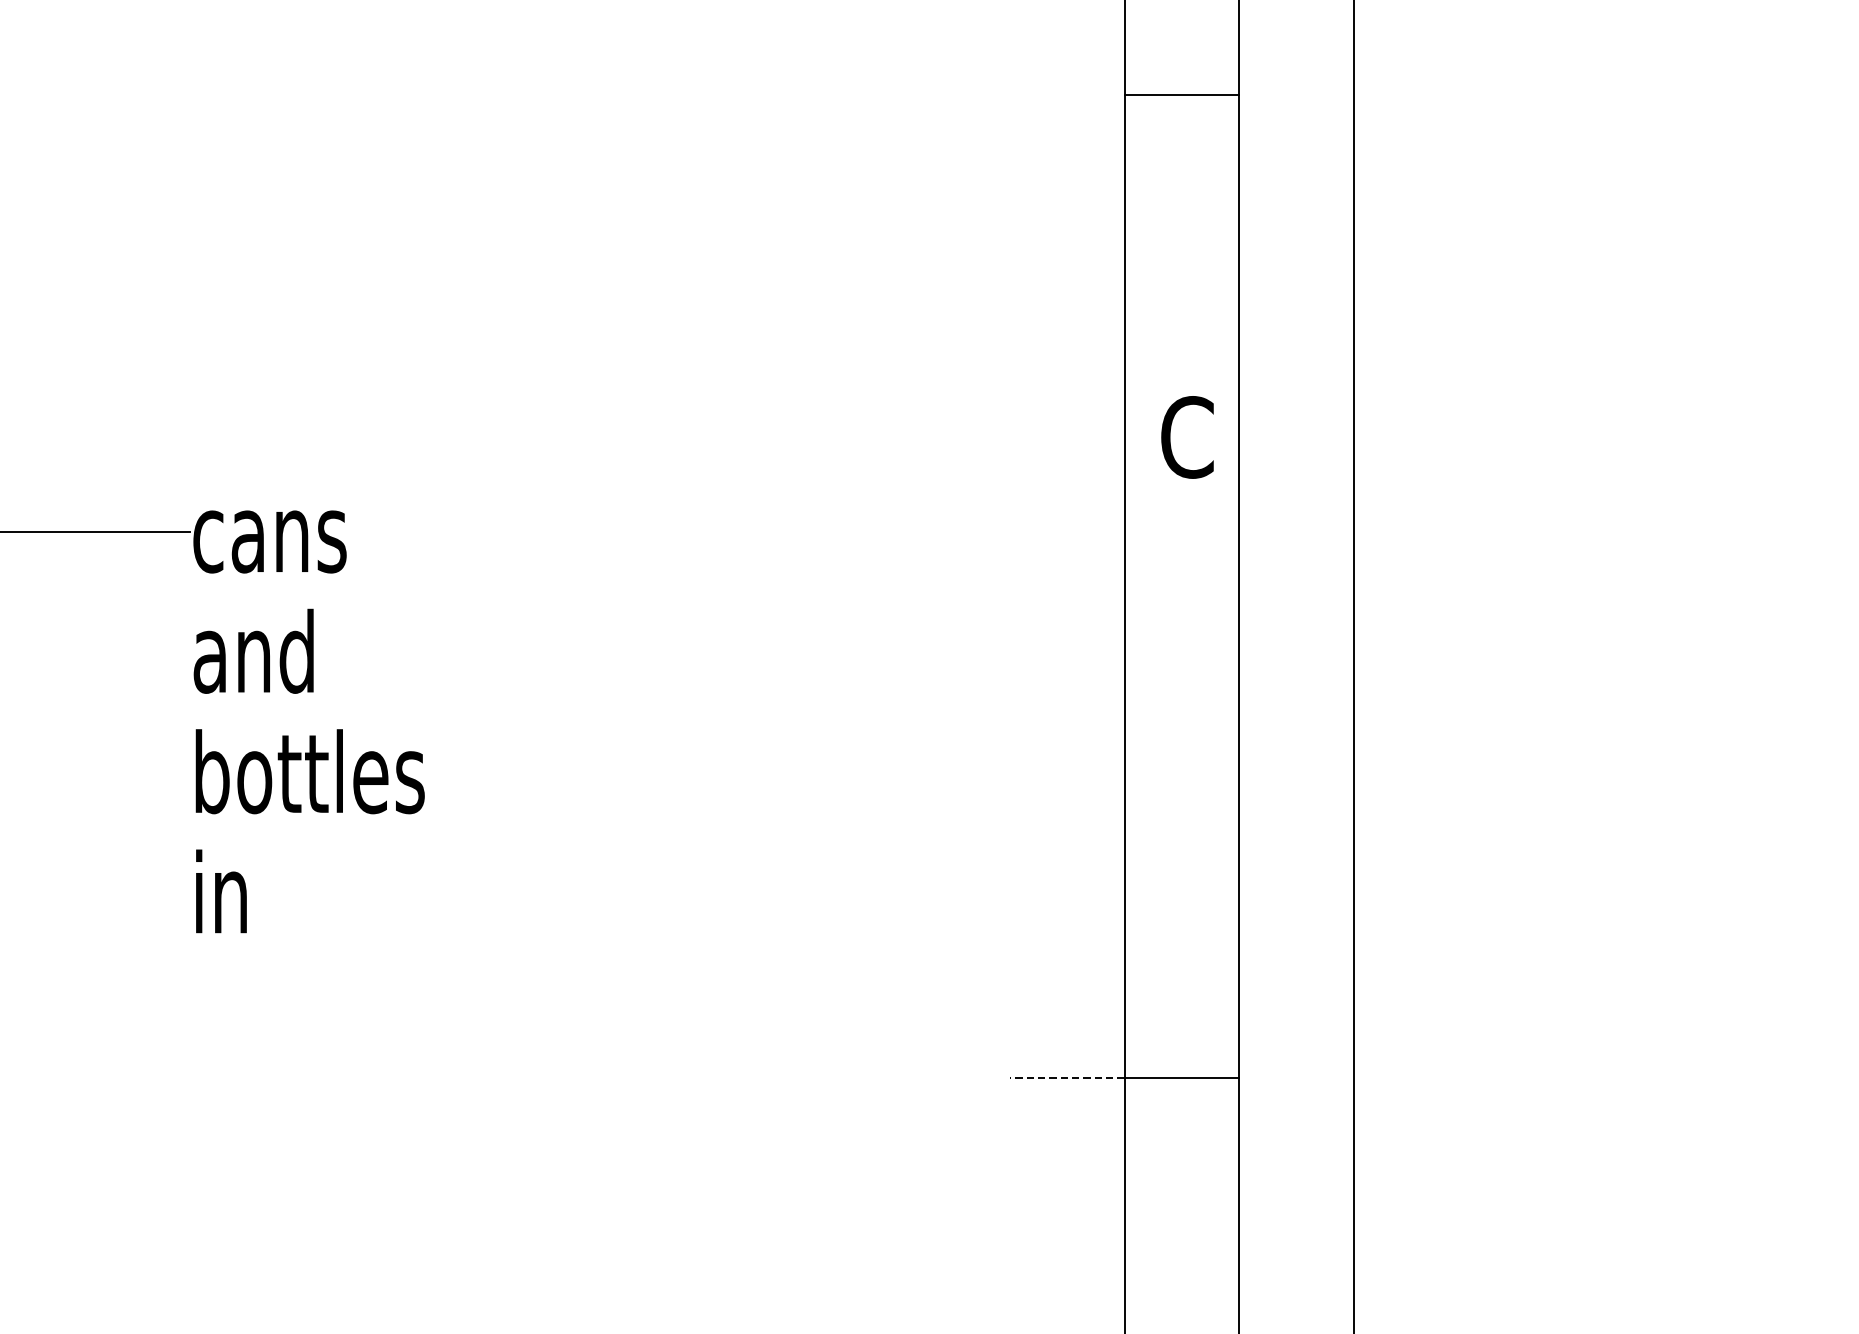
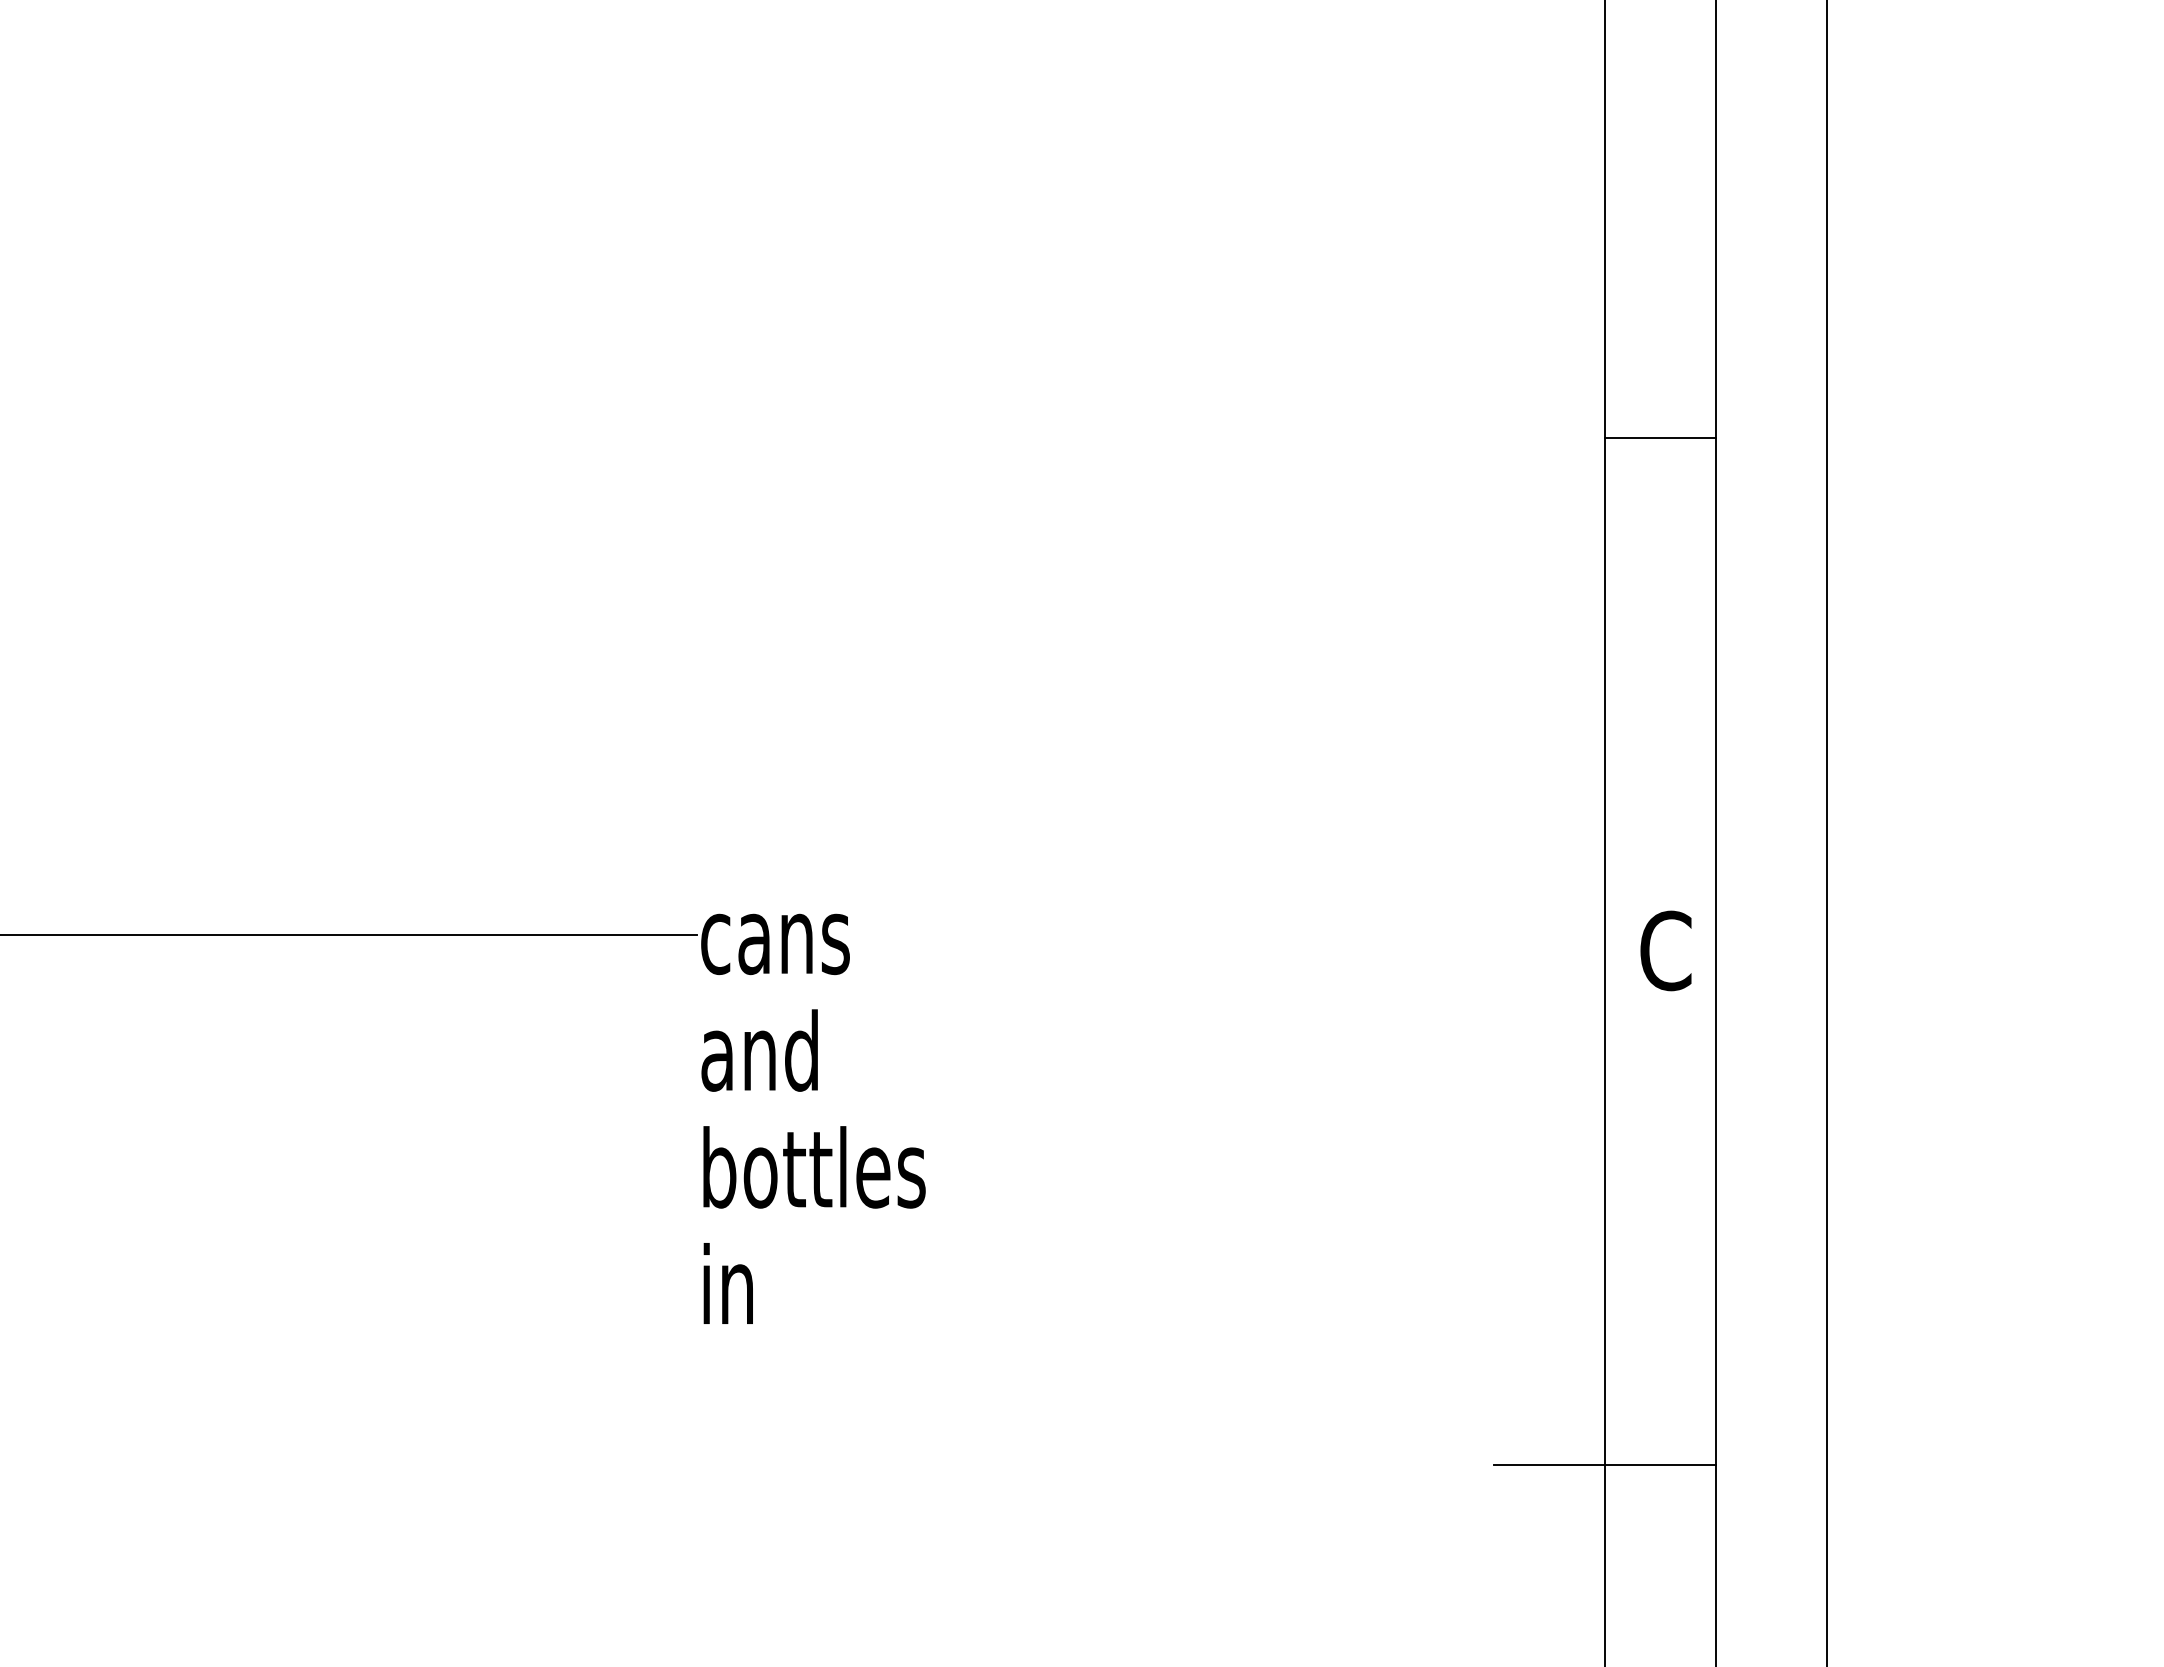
line: (1181, 94) -> (1660, 437), moved
text: (1186, 436) -> (1665, 950), moved
line: (1067, 1077) -> (1549, 1464), dashed -> solid

